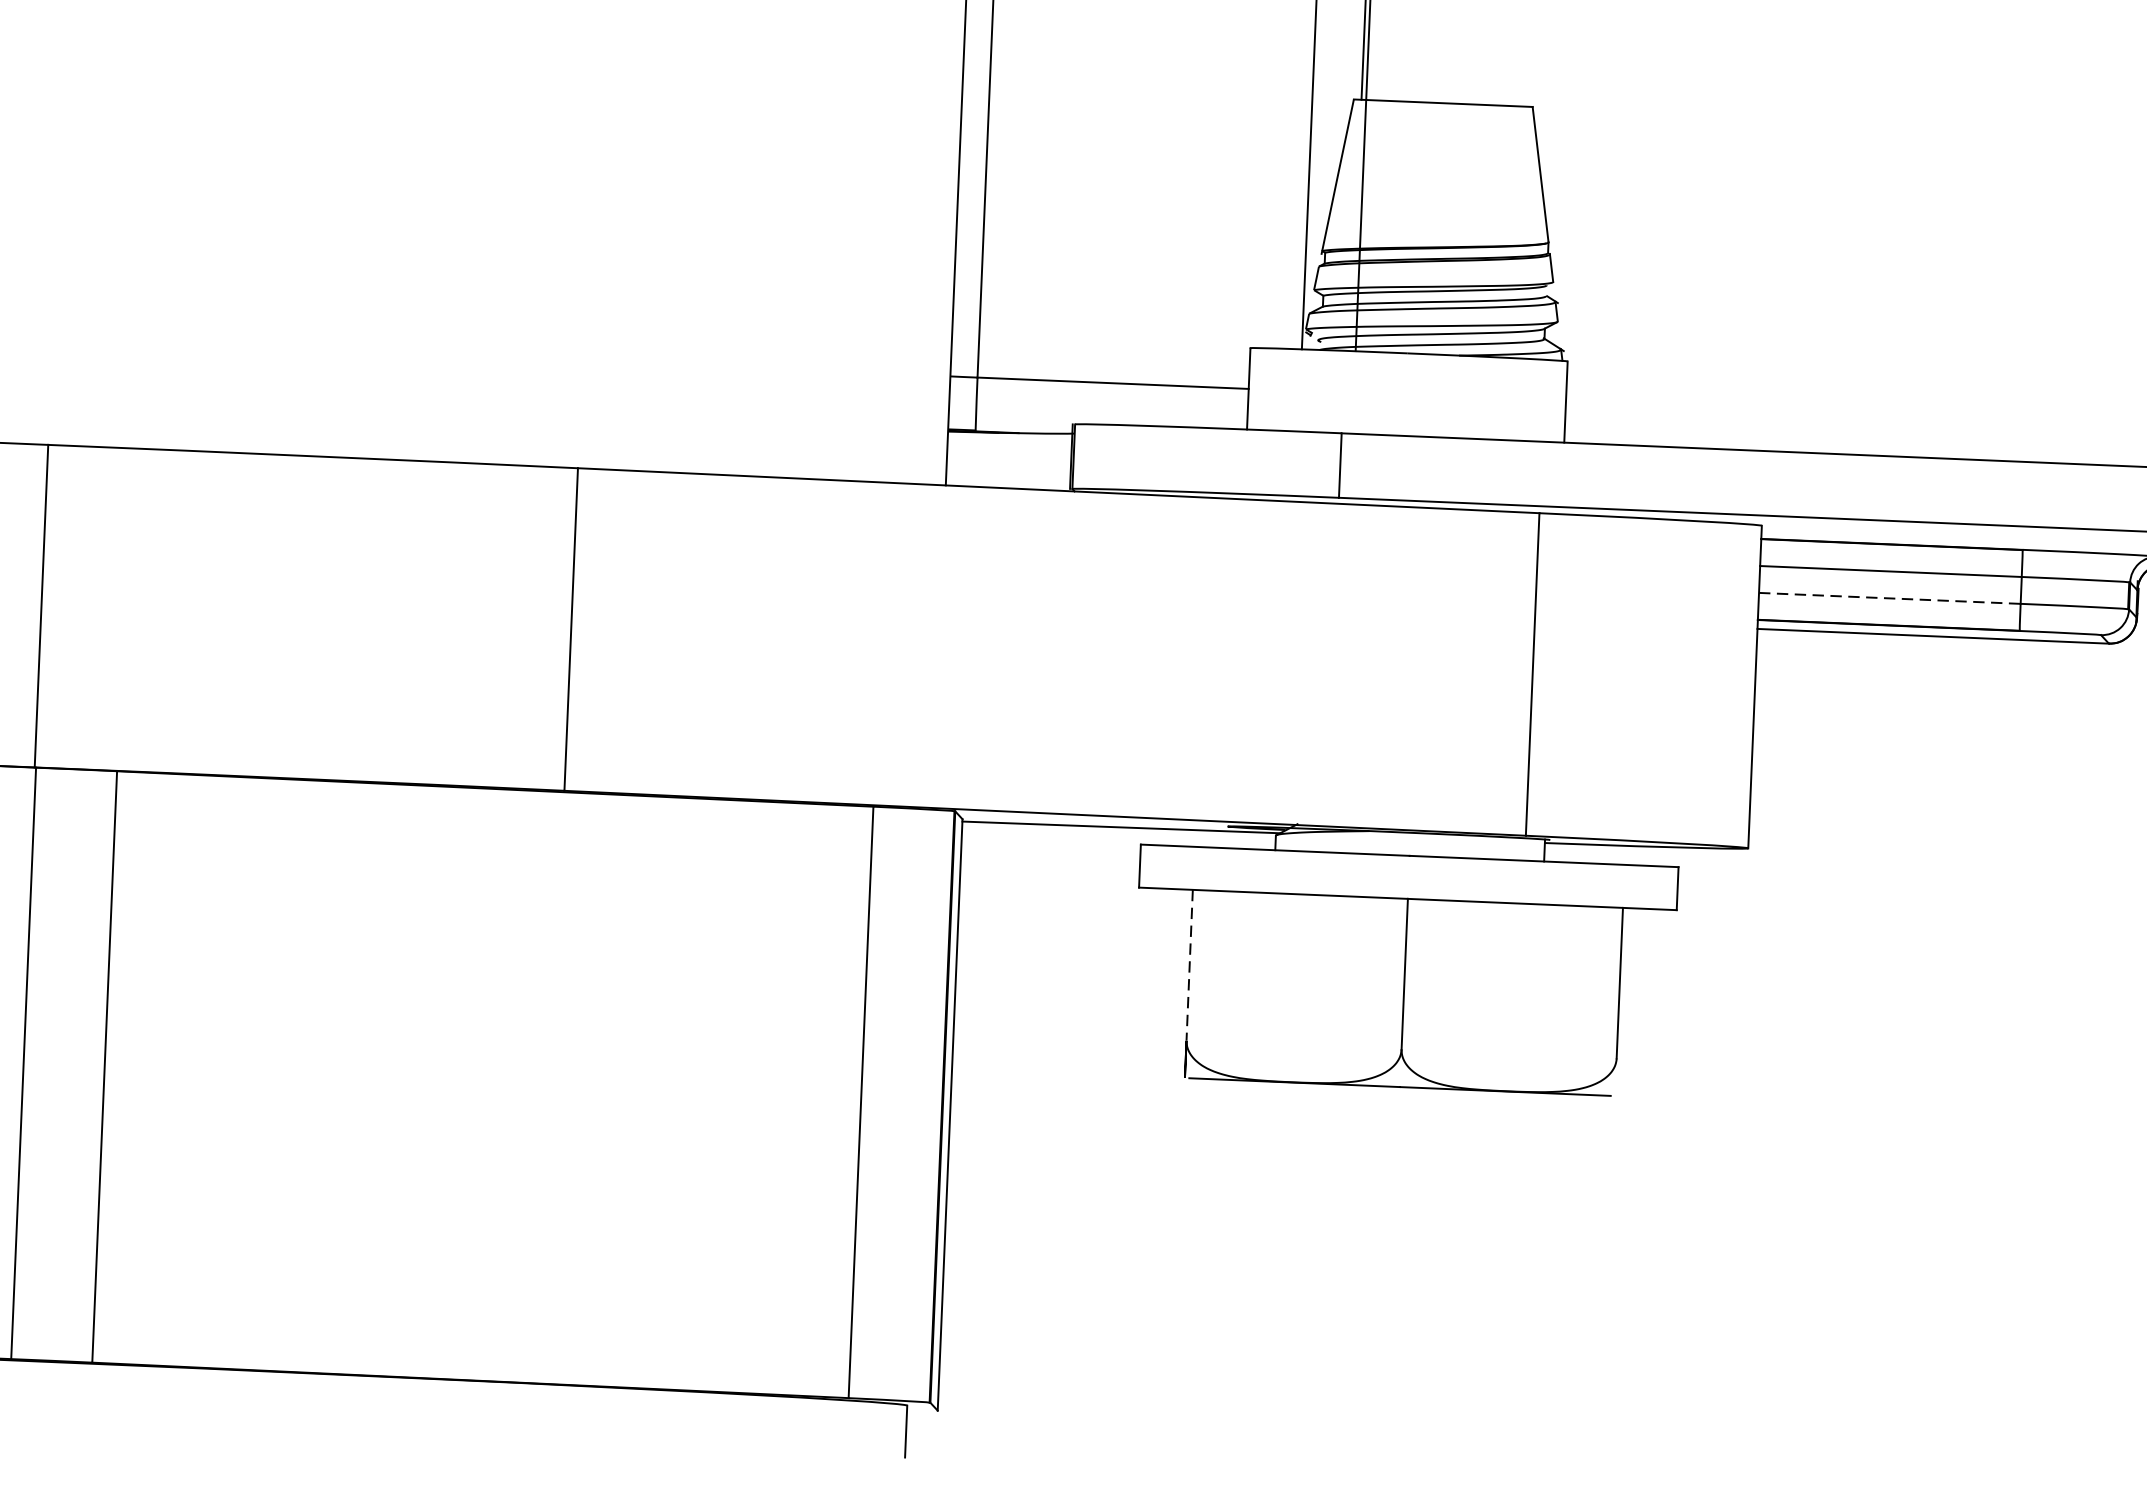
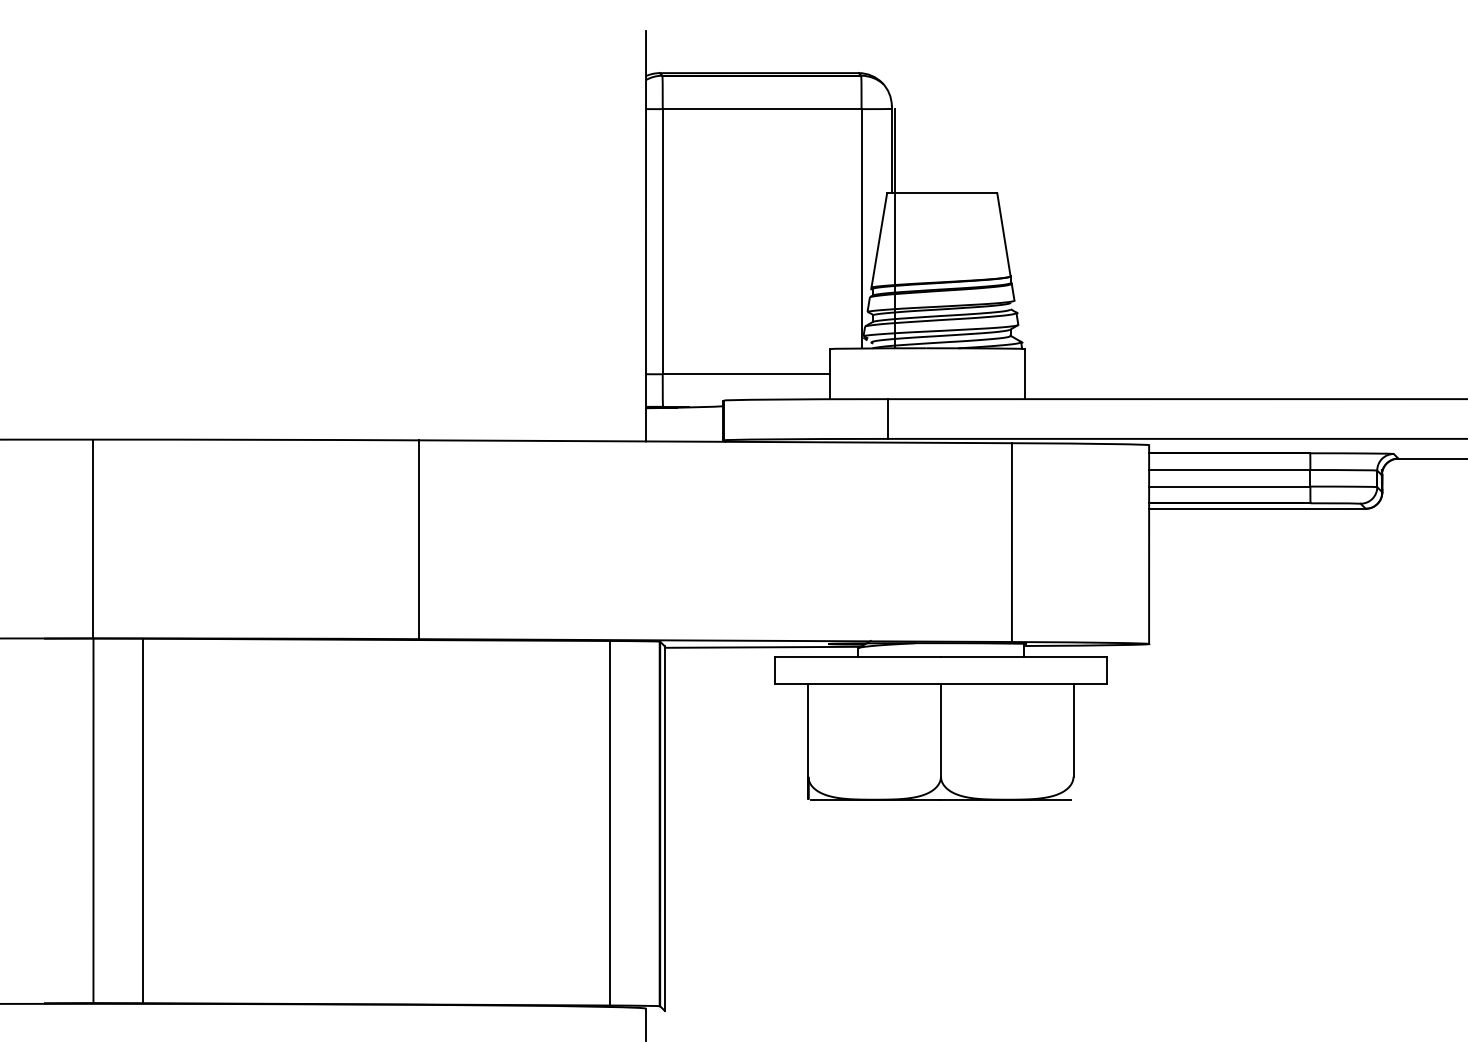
line: (1889, 598) -> (1229, 486), dashed -> solid
line: (1189, 965) -> (808, 730), dashed -> solid

